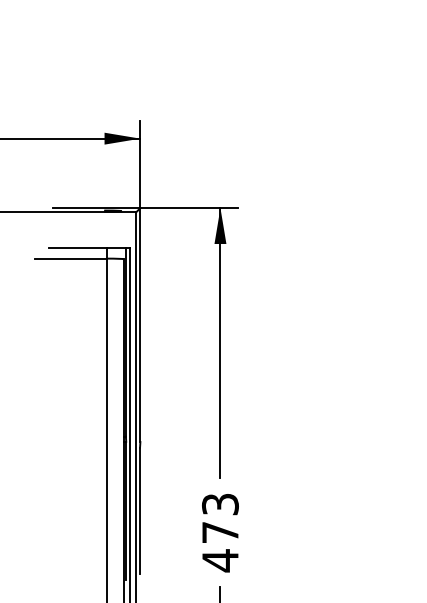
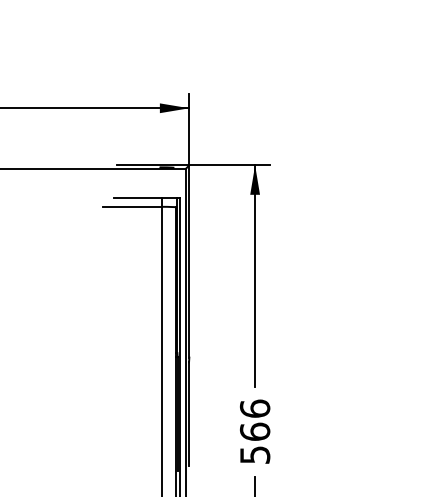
text: (219, 532) -> (254, 431), 473 -> 566

